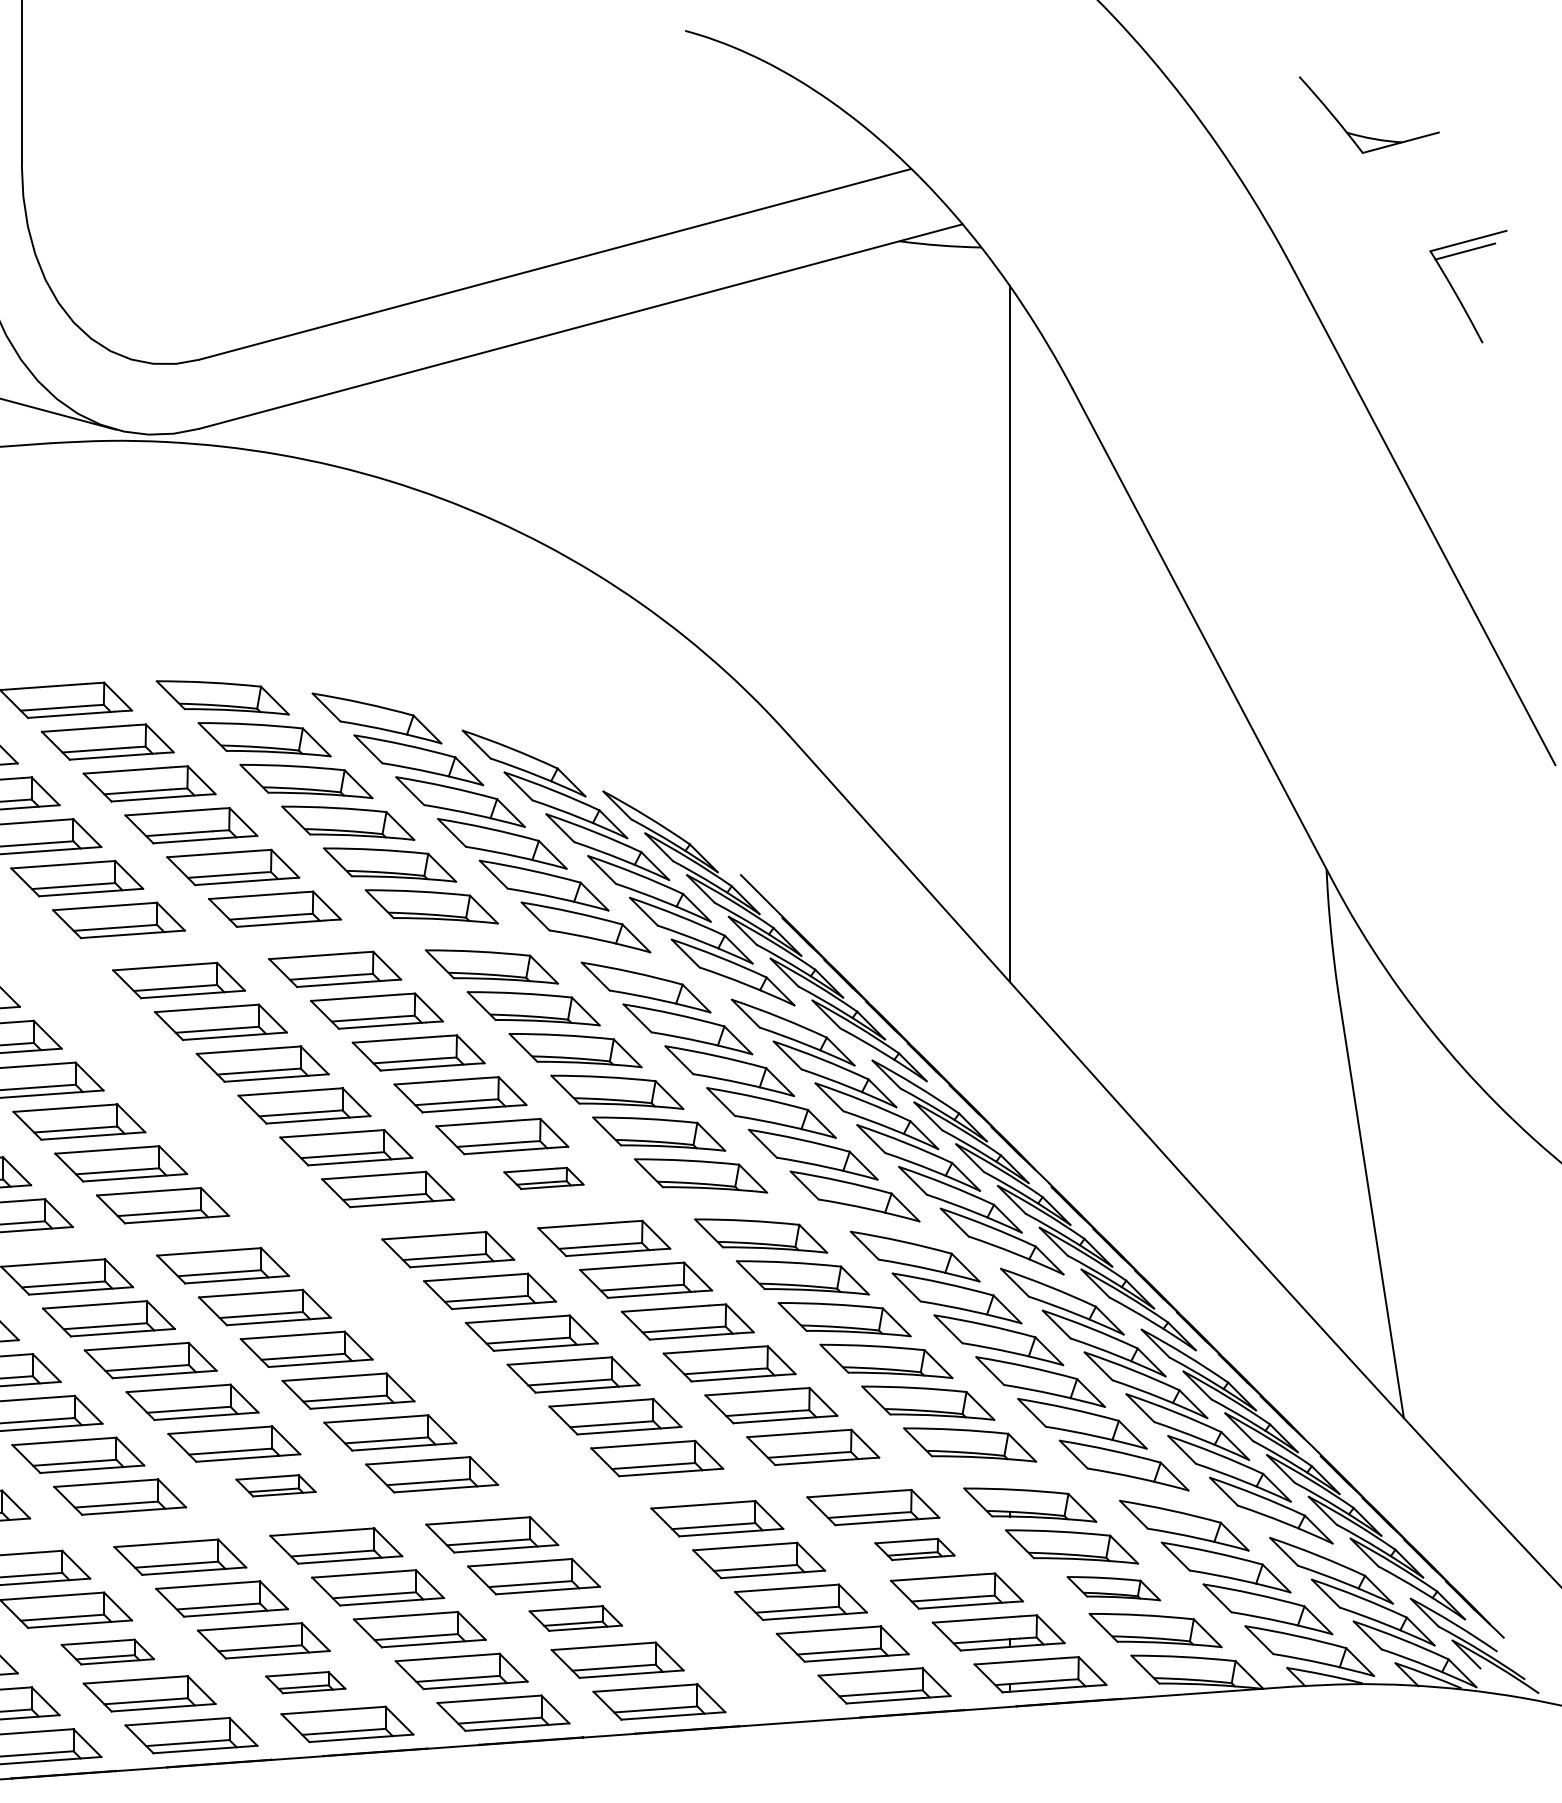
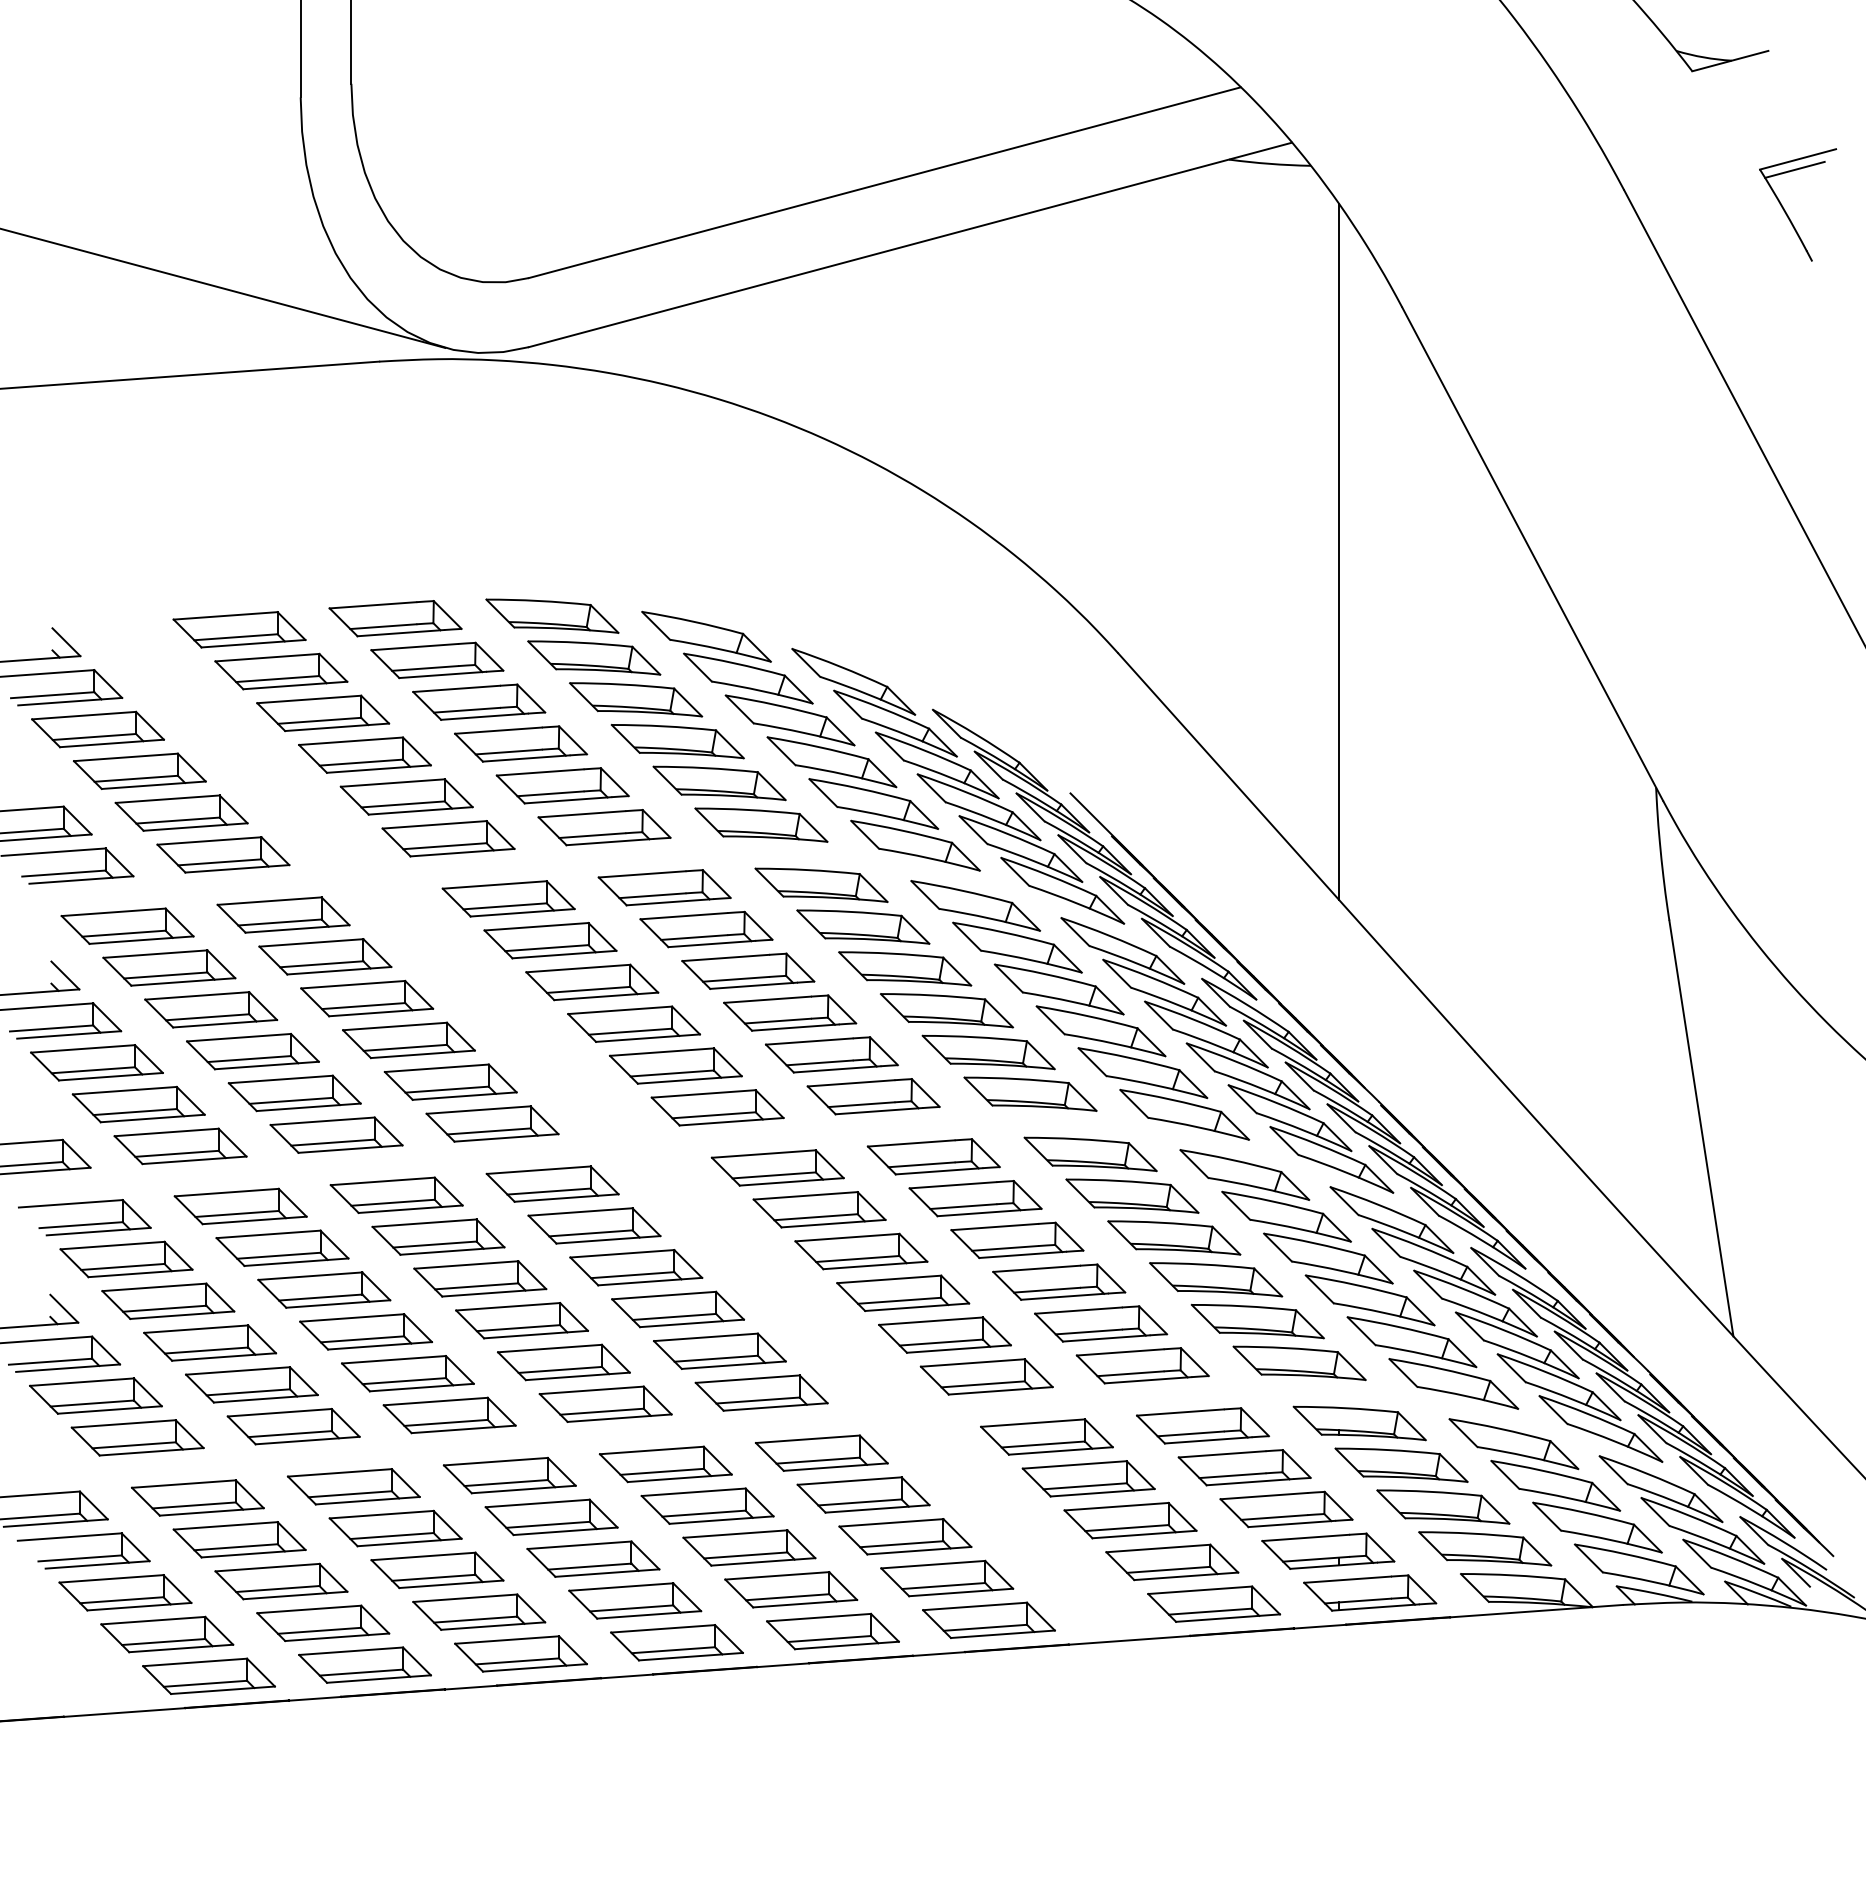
part: (543, 1178) -> (873, 1096), size x1.67
part: (275, 1485) -> (605, 1403), size x1.67
part: (914, 1549) -> (1244, 1467), size x1.67
part: (1113, 1588) -> (1443, 1506), size x1.43
part: (575, 1618) -> (905, 1536), size x1.43
part: (107, 1652) -> (437, 1570), size x1.43
part: (305, 1682) -> (635, 1600), size x1.67

